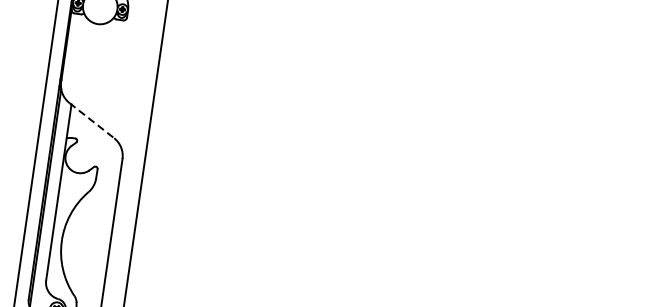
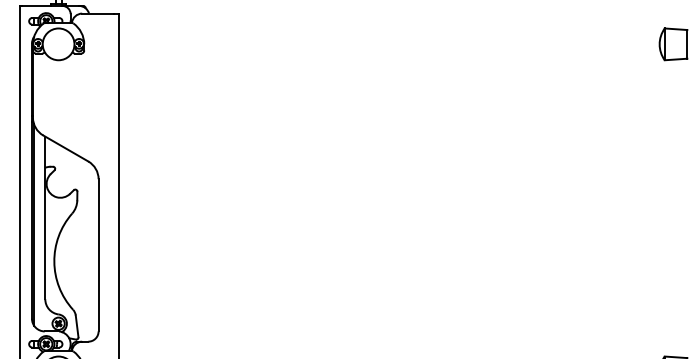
line: (92, 120) -> (66, 148), dashed -> solid

